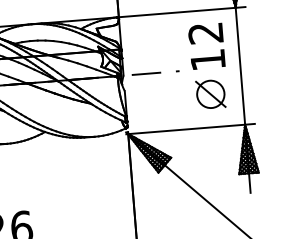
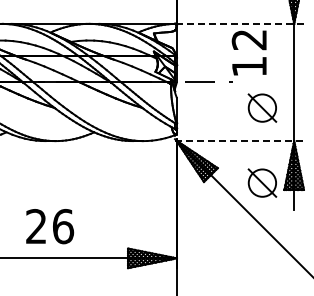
line: (180, 11) -> (238, 23), solid -> dashed
text: (205, 45) -> (248, 52), moved
line: (190, 129) -> (239, 141), solid -> dashed
part: (216, 168) -> (262, 182), added

